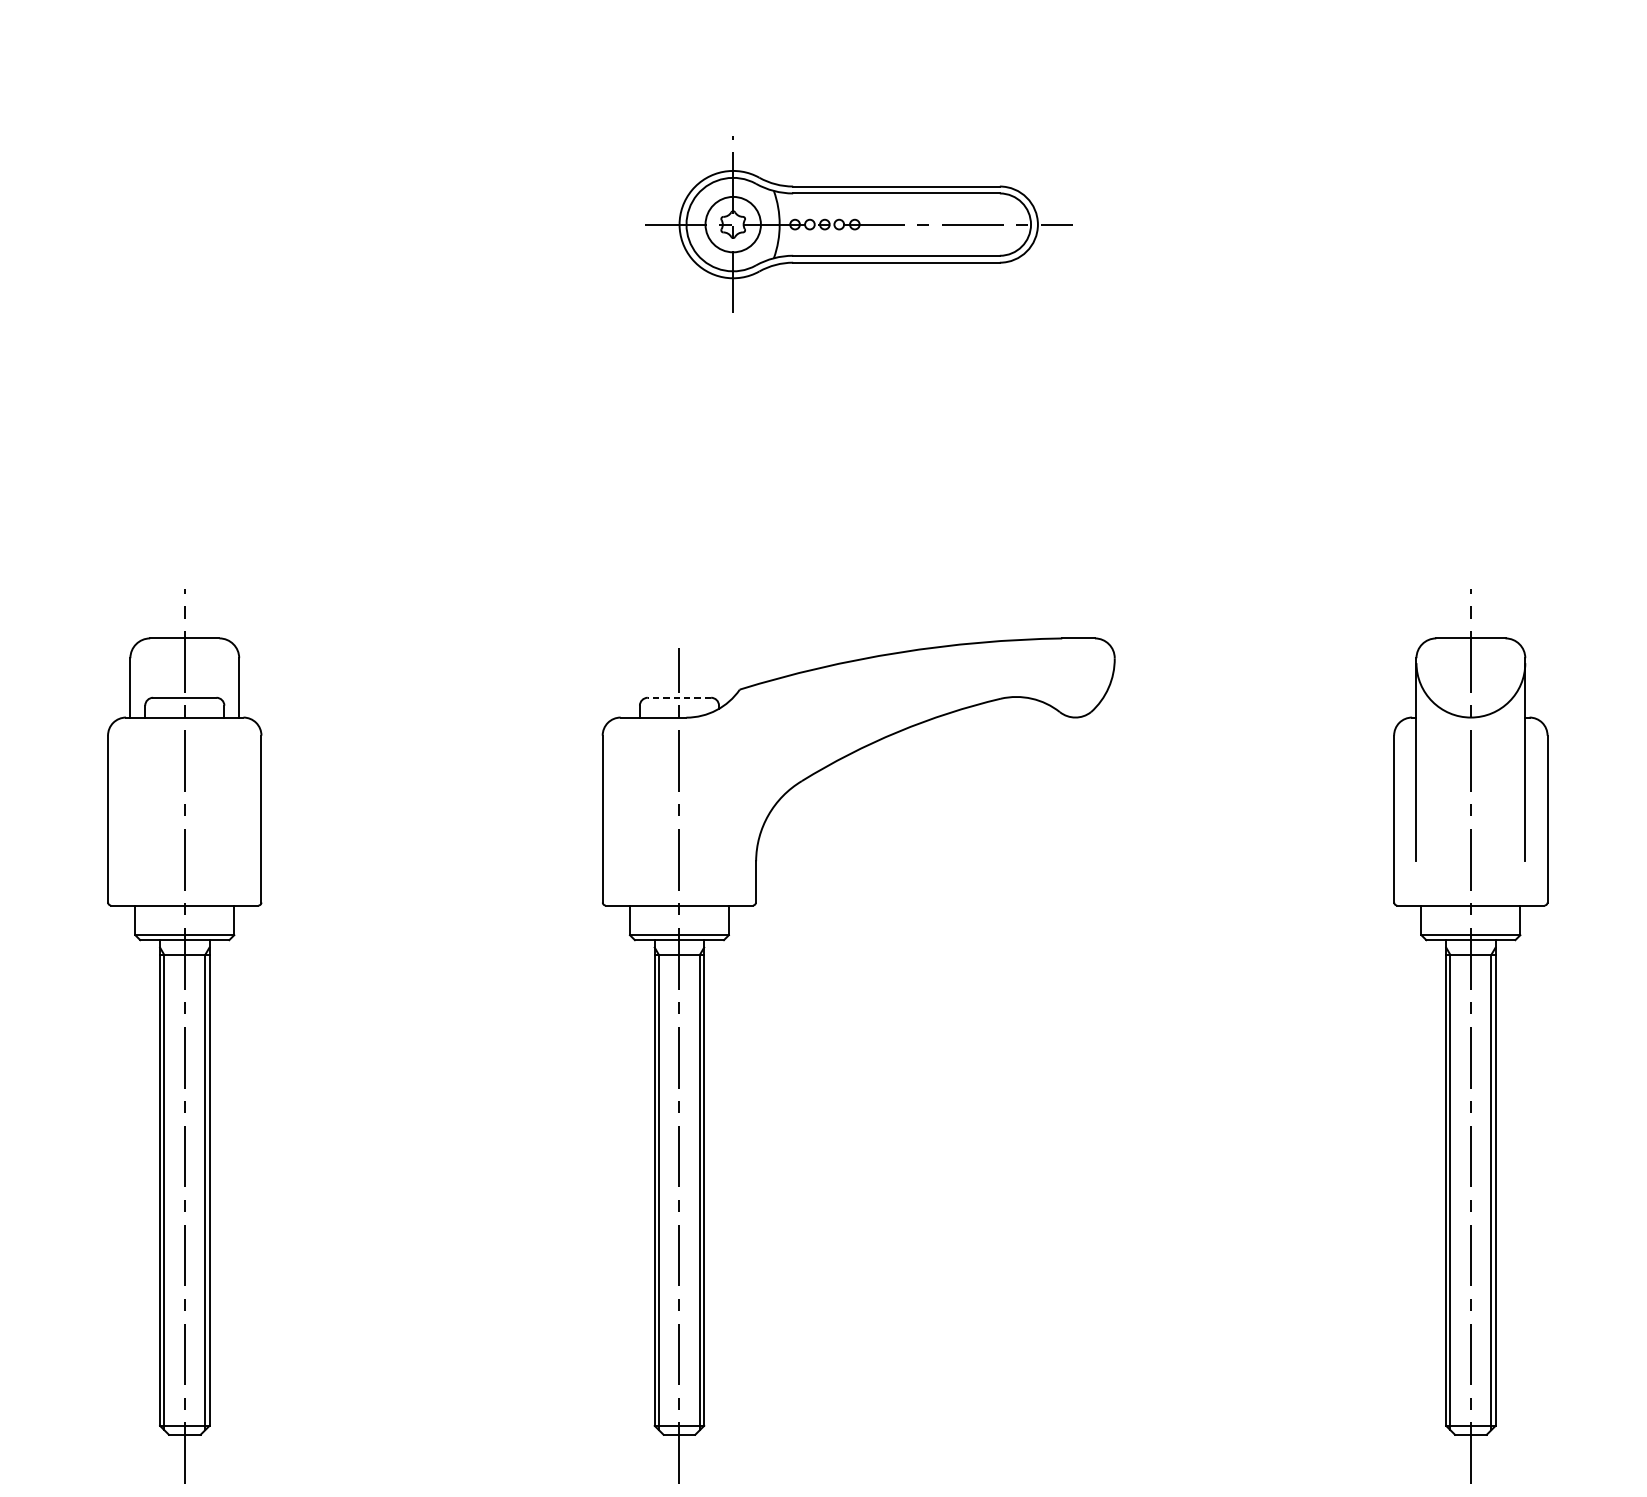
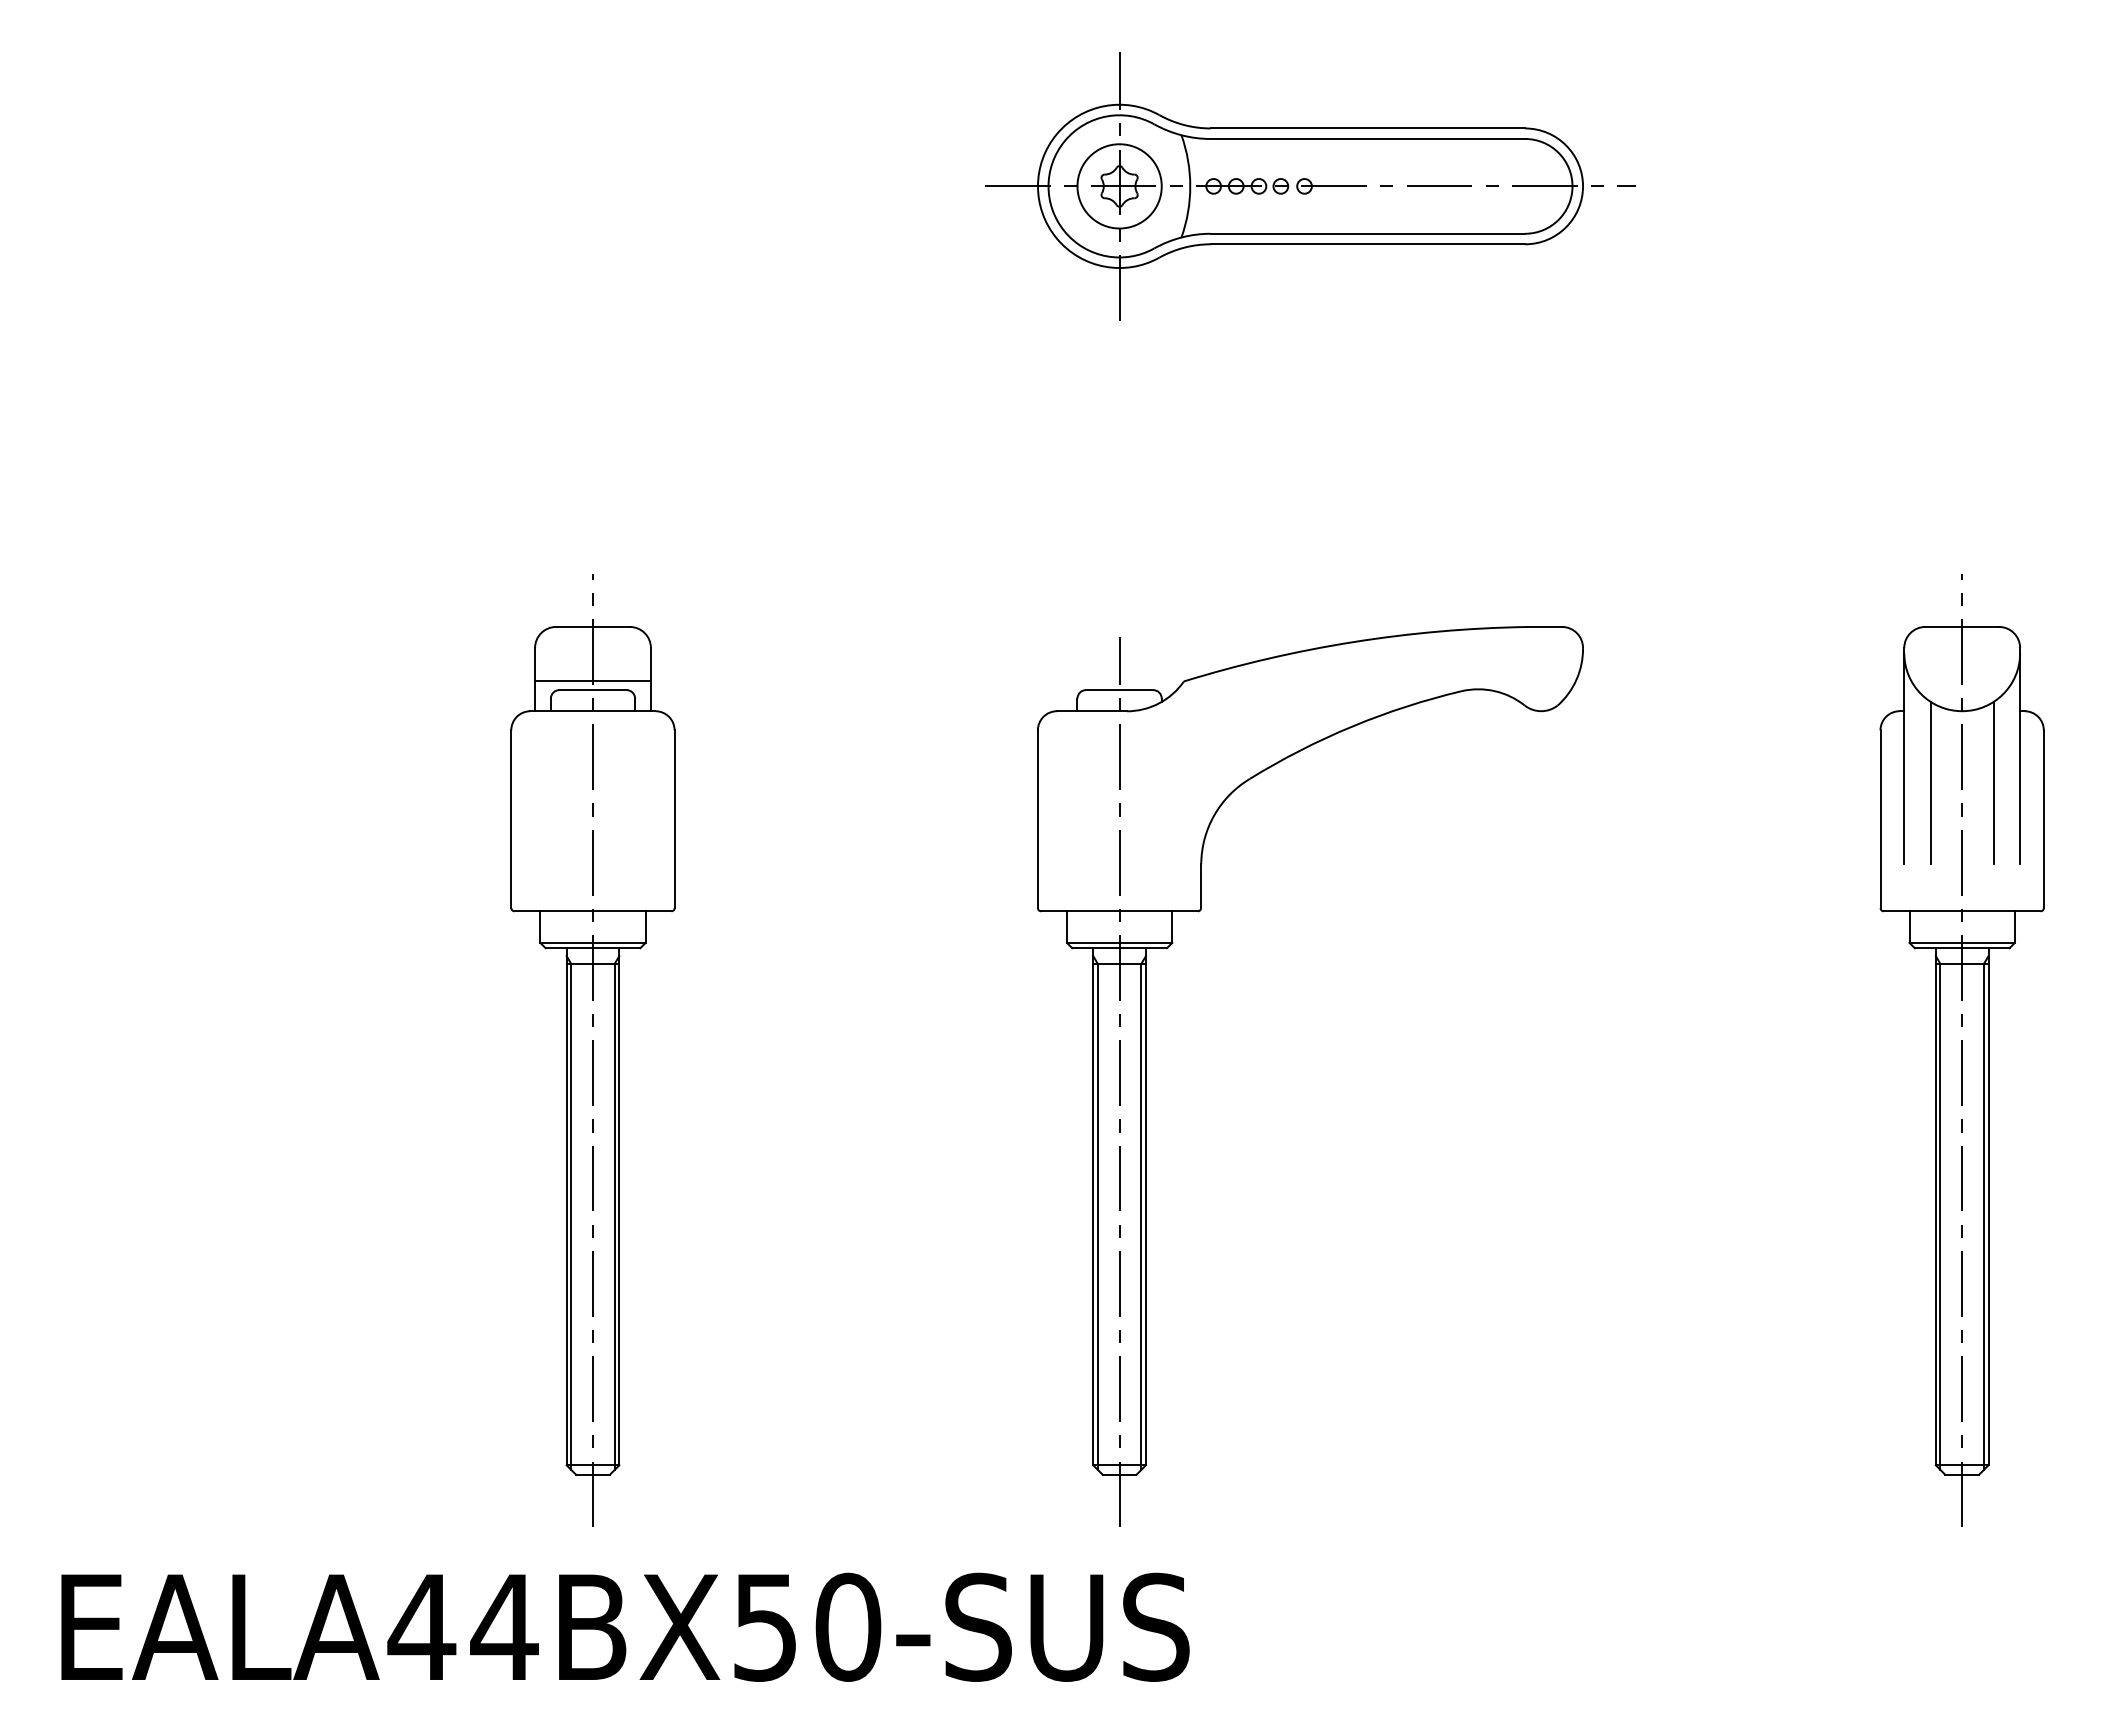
part: (858, 224) -> (1310, 186), size x1.43
line: (184, 689) -> (592, 681), added
line: (679, 698) -> (1119, 690), dashed -> solid
line: (1441, 784) -> (1930, 782), added
line: (1500, 784) -> (1993, 782), added

